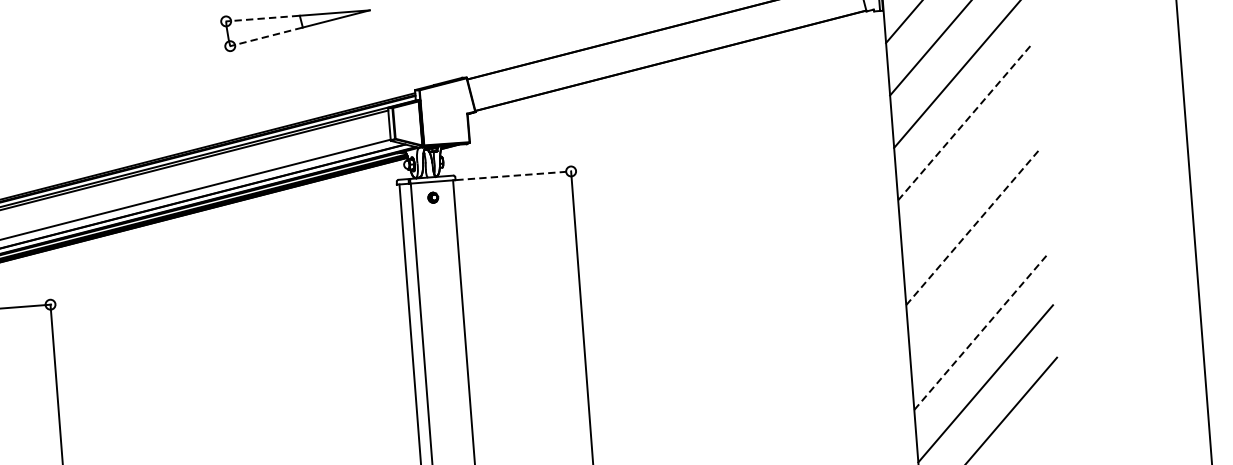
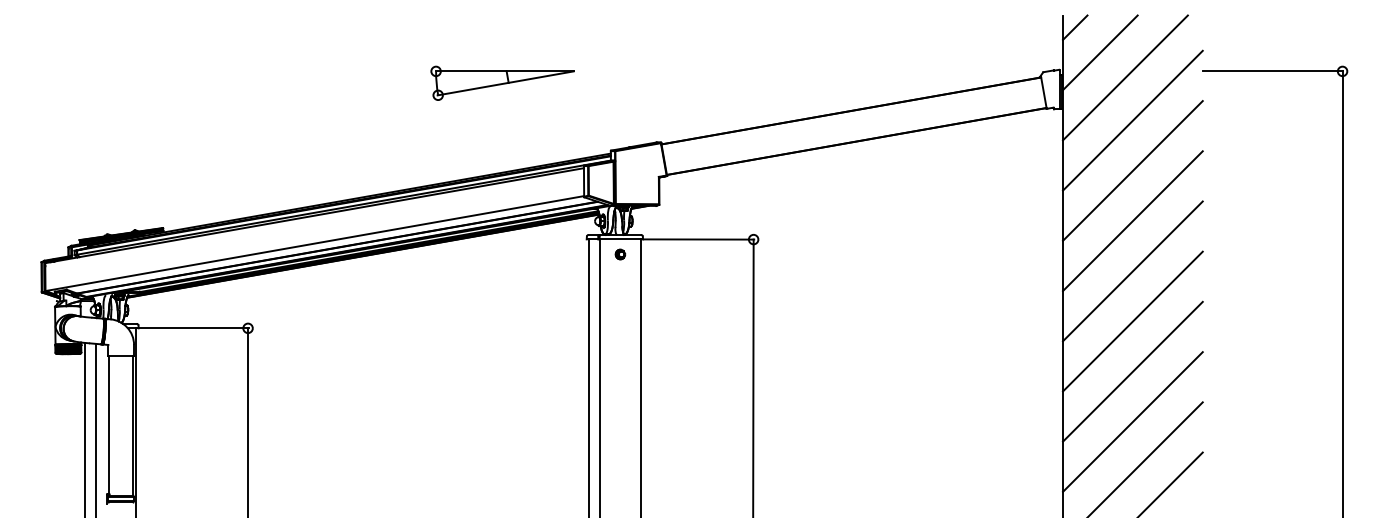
line: (262, 18) -> (470, 71), dashed -> solid
line: (265, 37) -> (472, 89), dashed -> solid
line: (965, 122) -> (1132, 221), dashed -> solid
line: (969, 174) -> (1132, 271), added
line: (514, 175) -> (699, 239), dashed -> solid
line: (973, 226) -> (1132, 321), dashed -> solid
line: (977, 278) -> (1132, 371), added
line: (981, 331) -> (1132, 422), dashed -> solid

